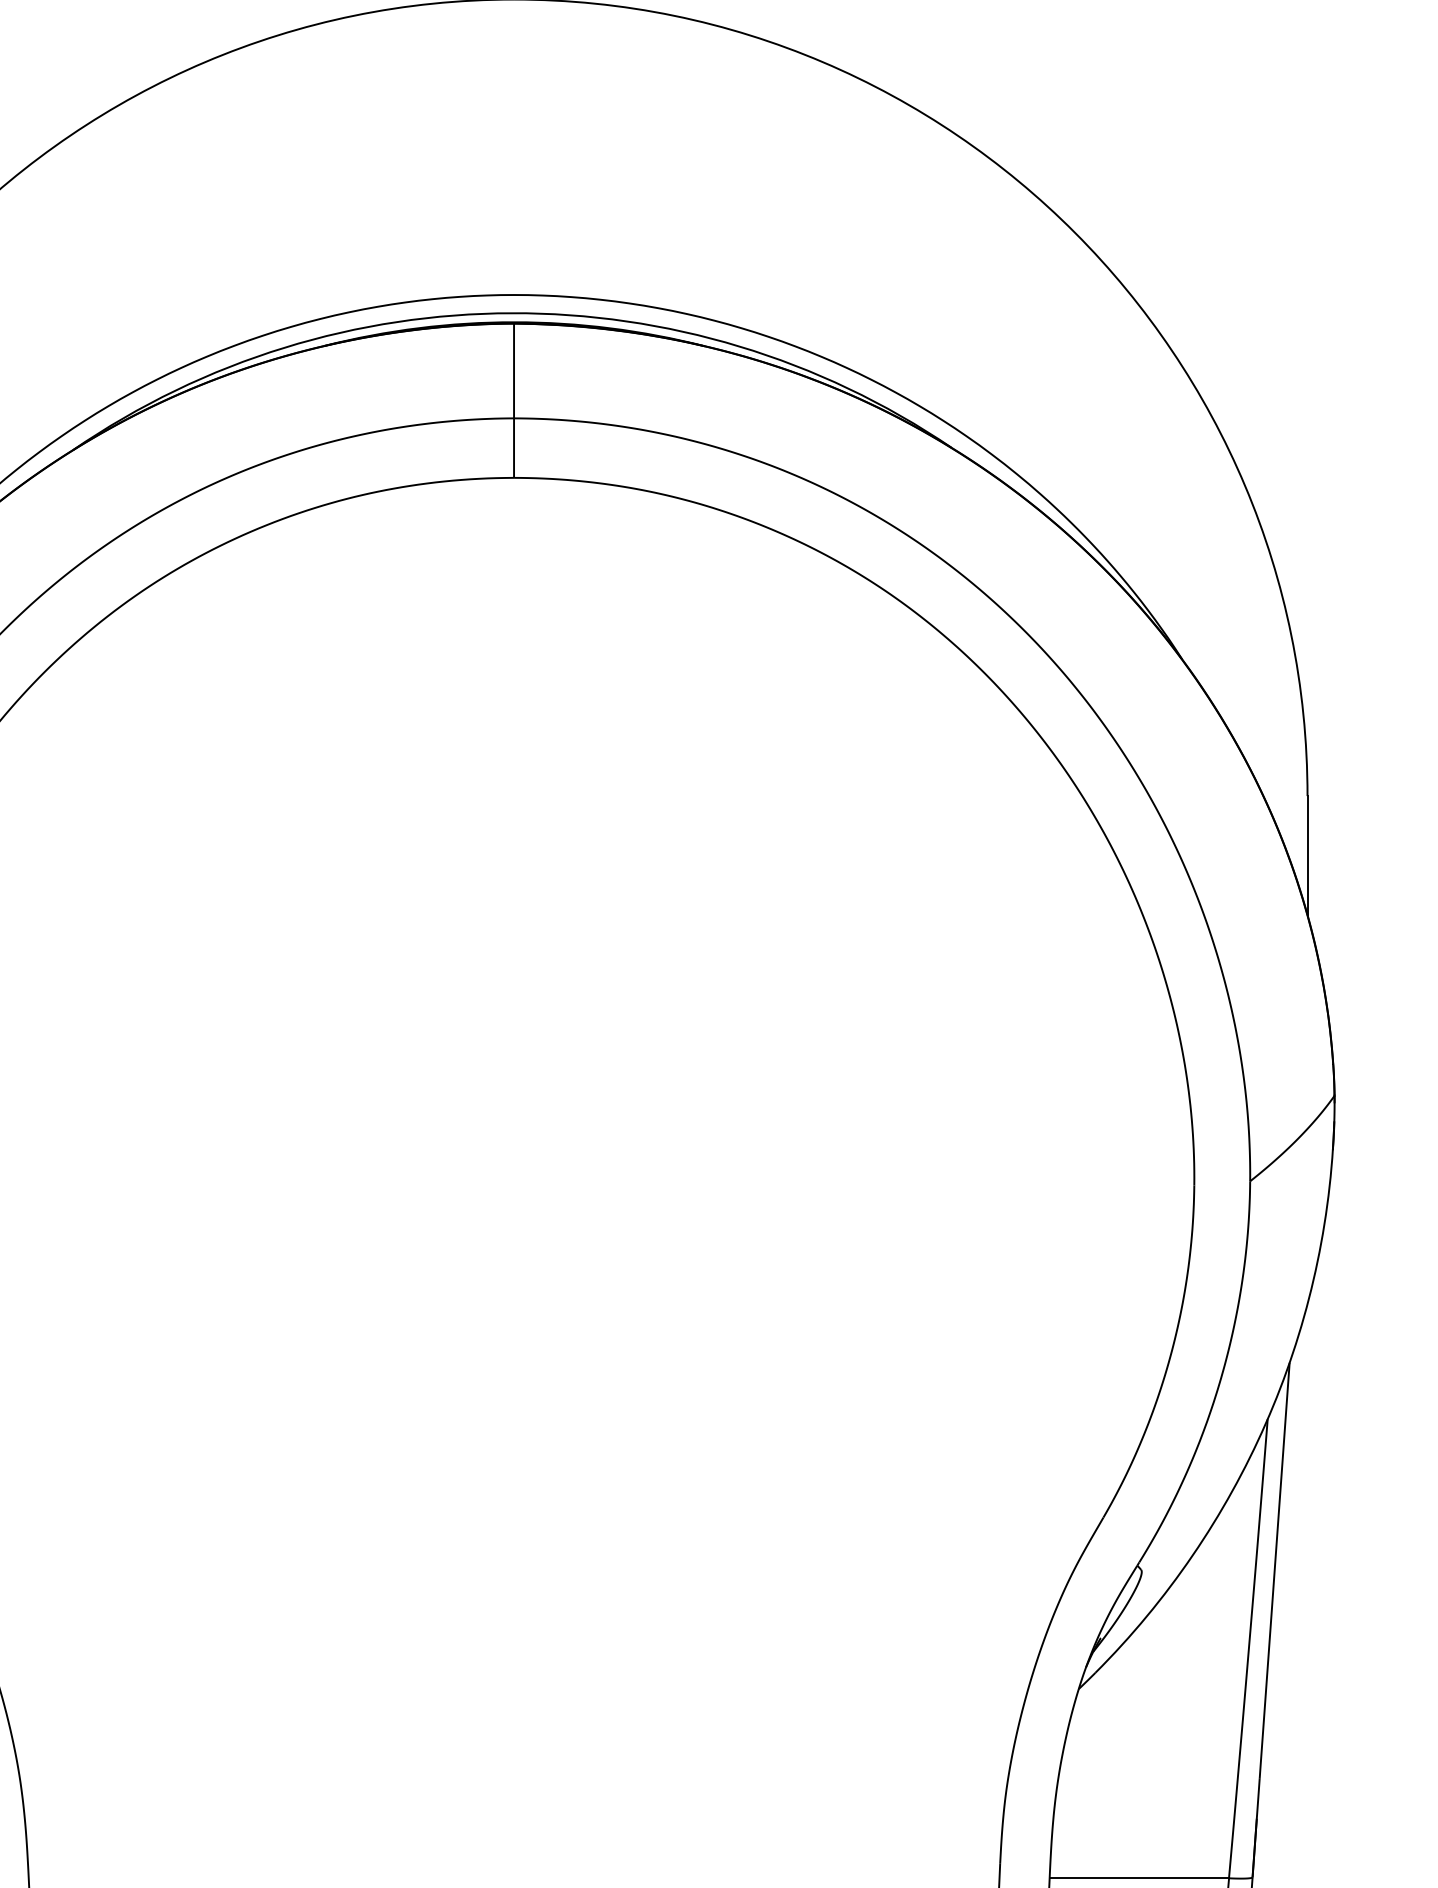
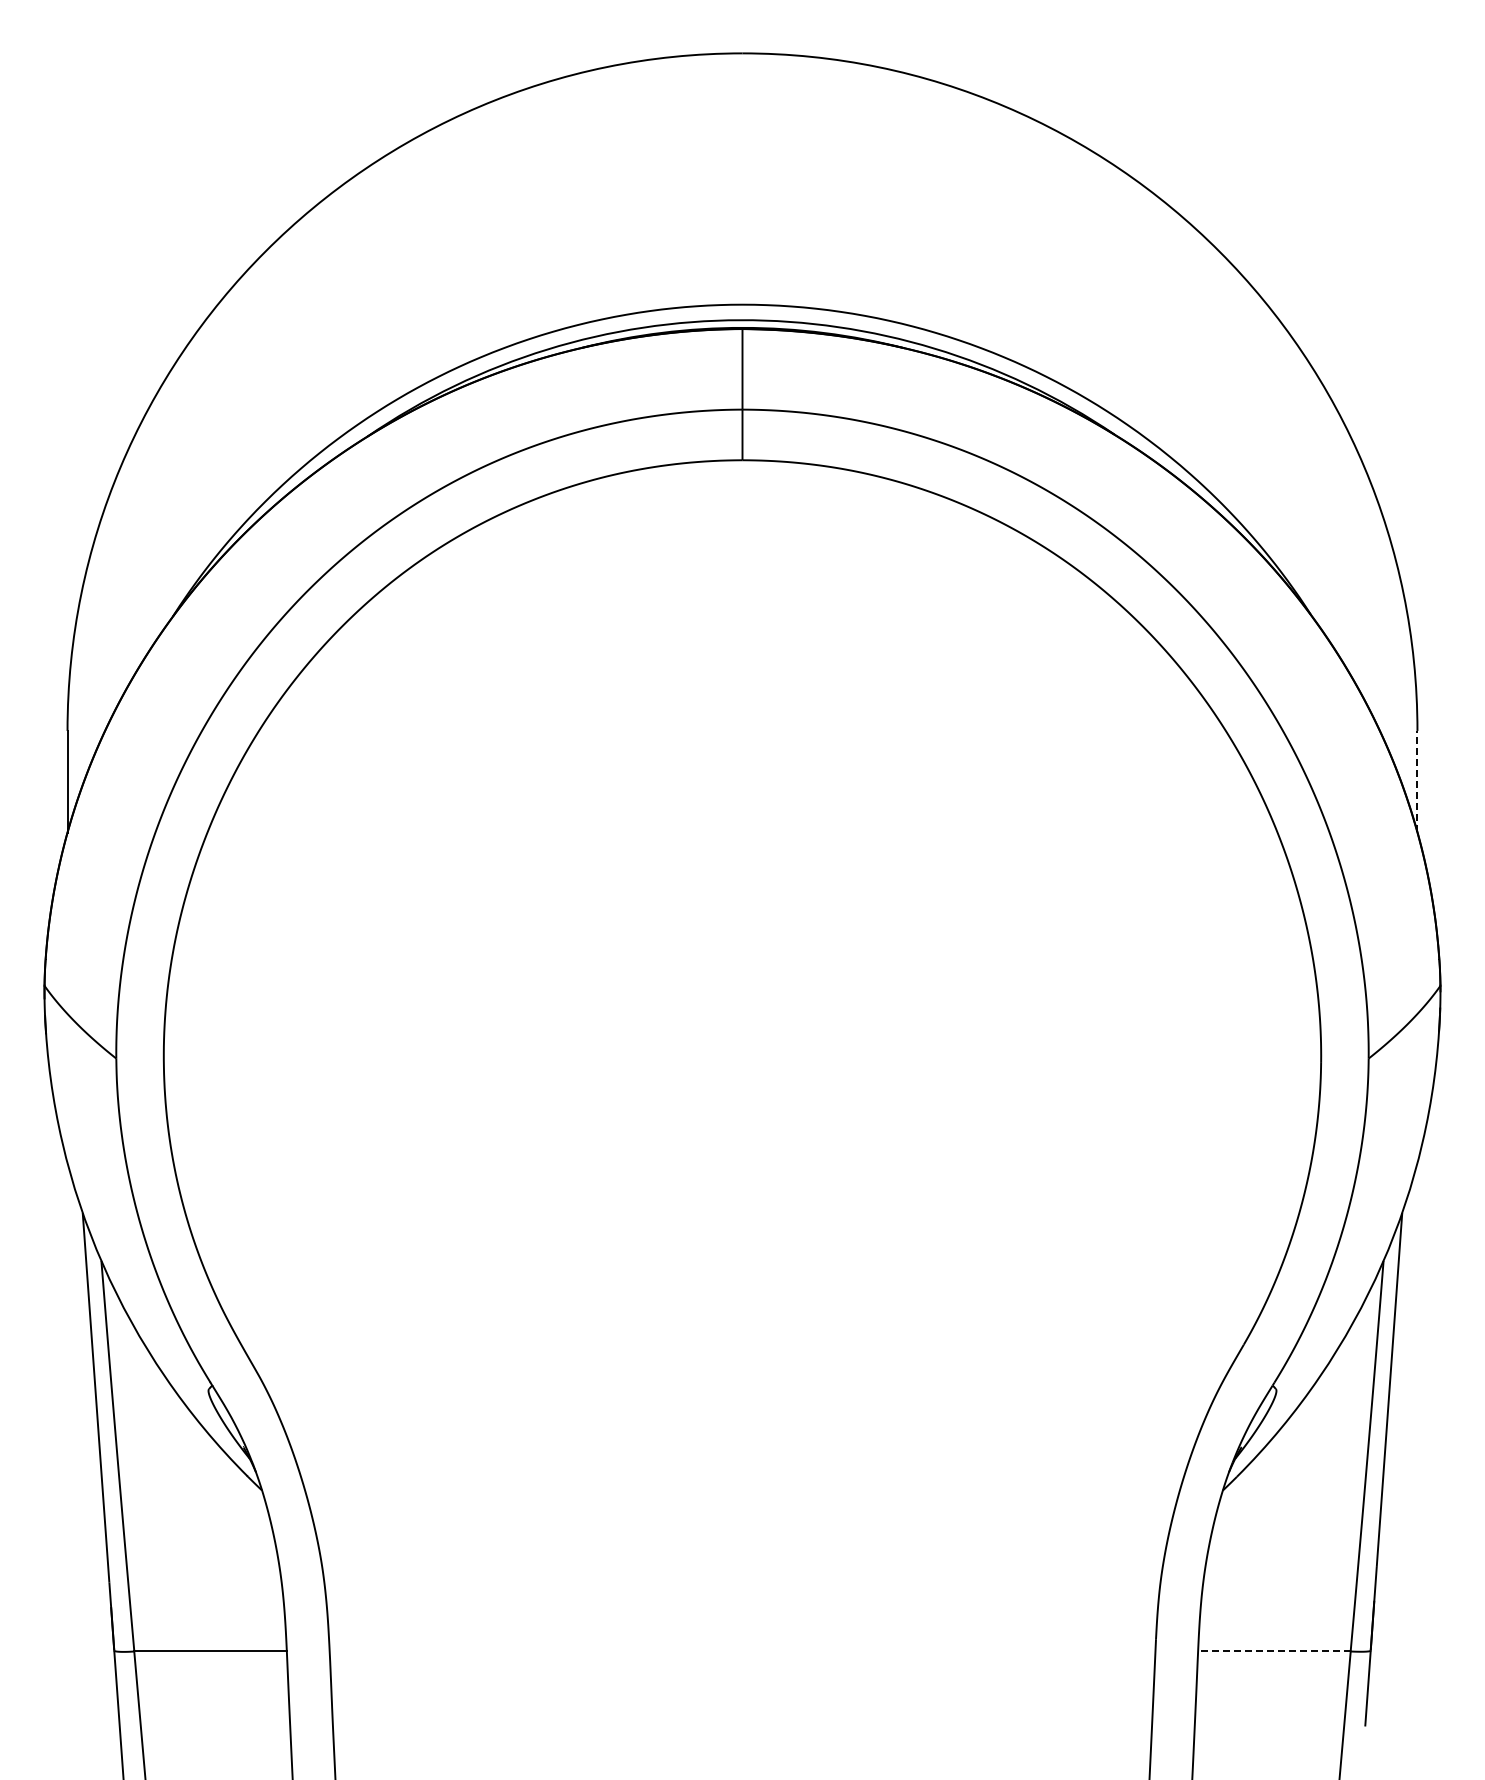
line: (1307, 855) -> (1417, 781), solid -> dashed
line: (1138, 1878) -> (1273, 1651), solid -> dashed

